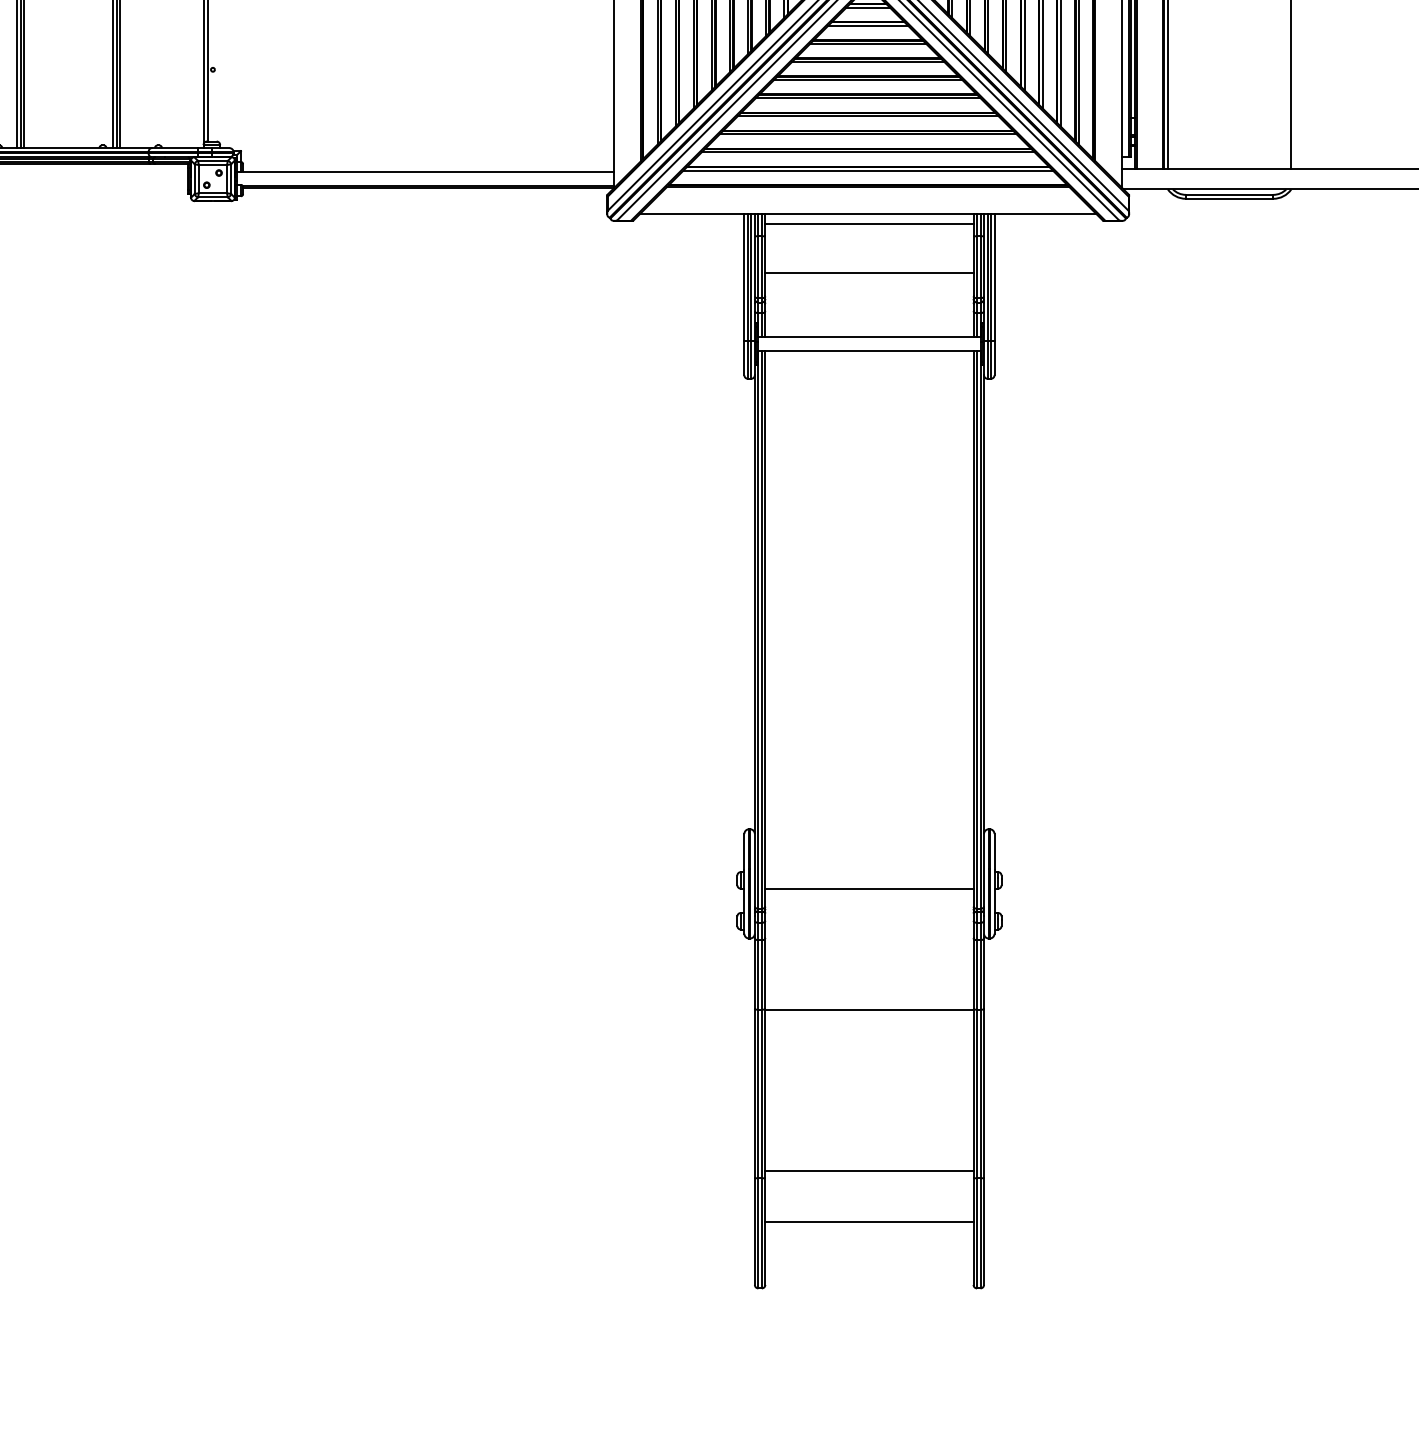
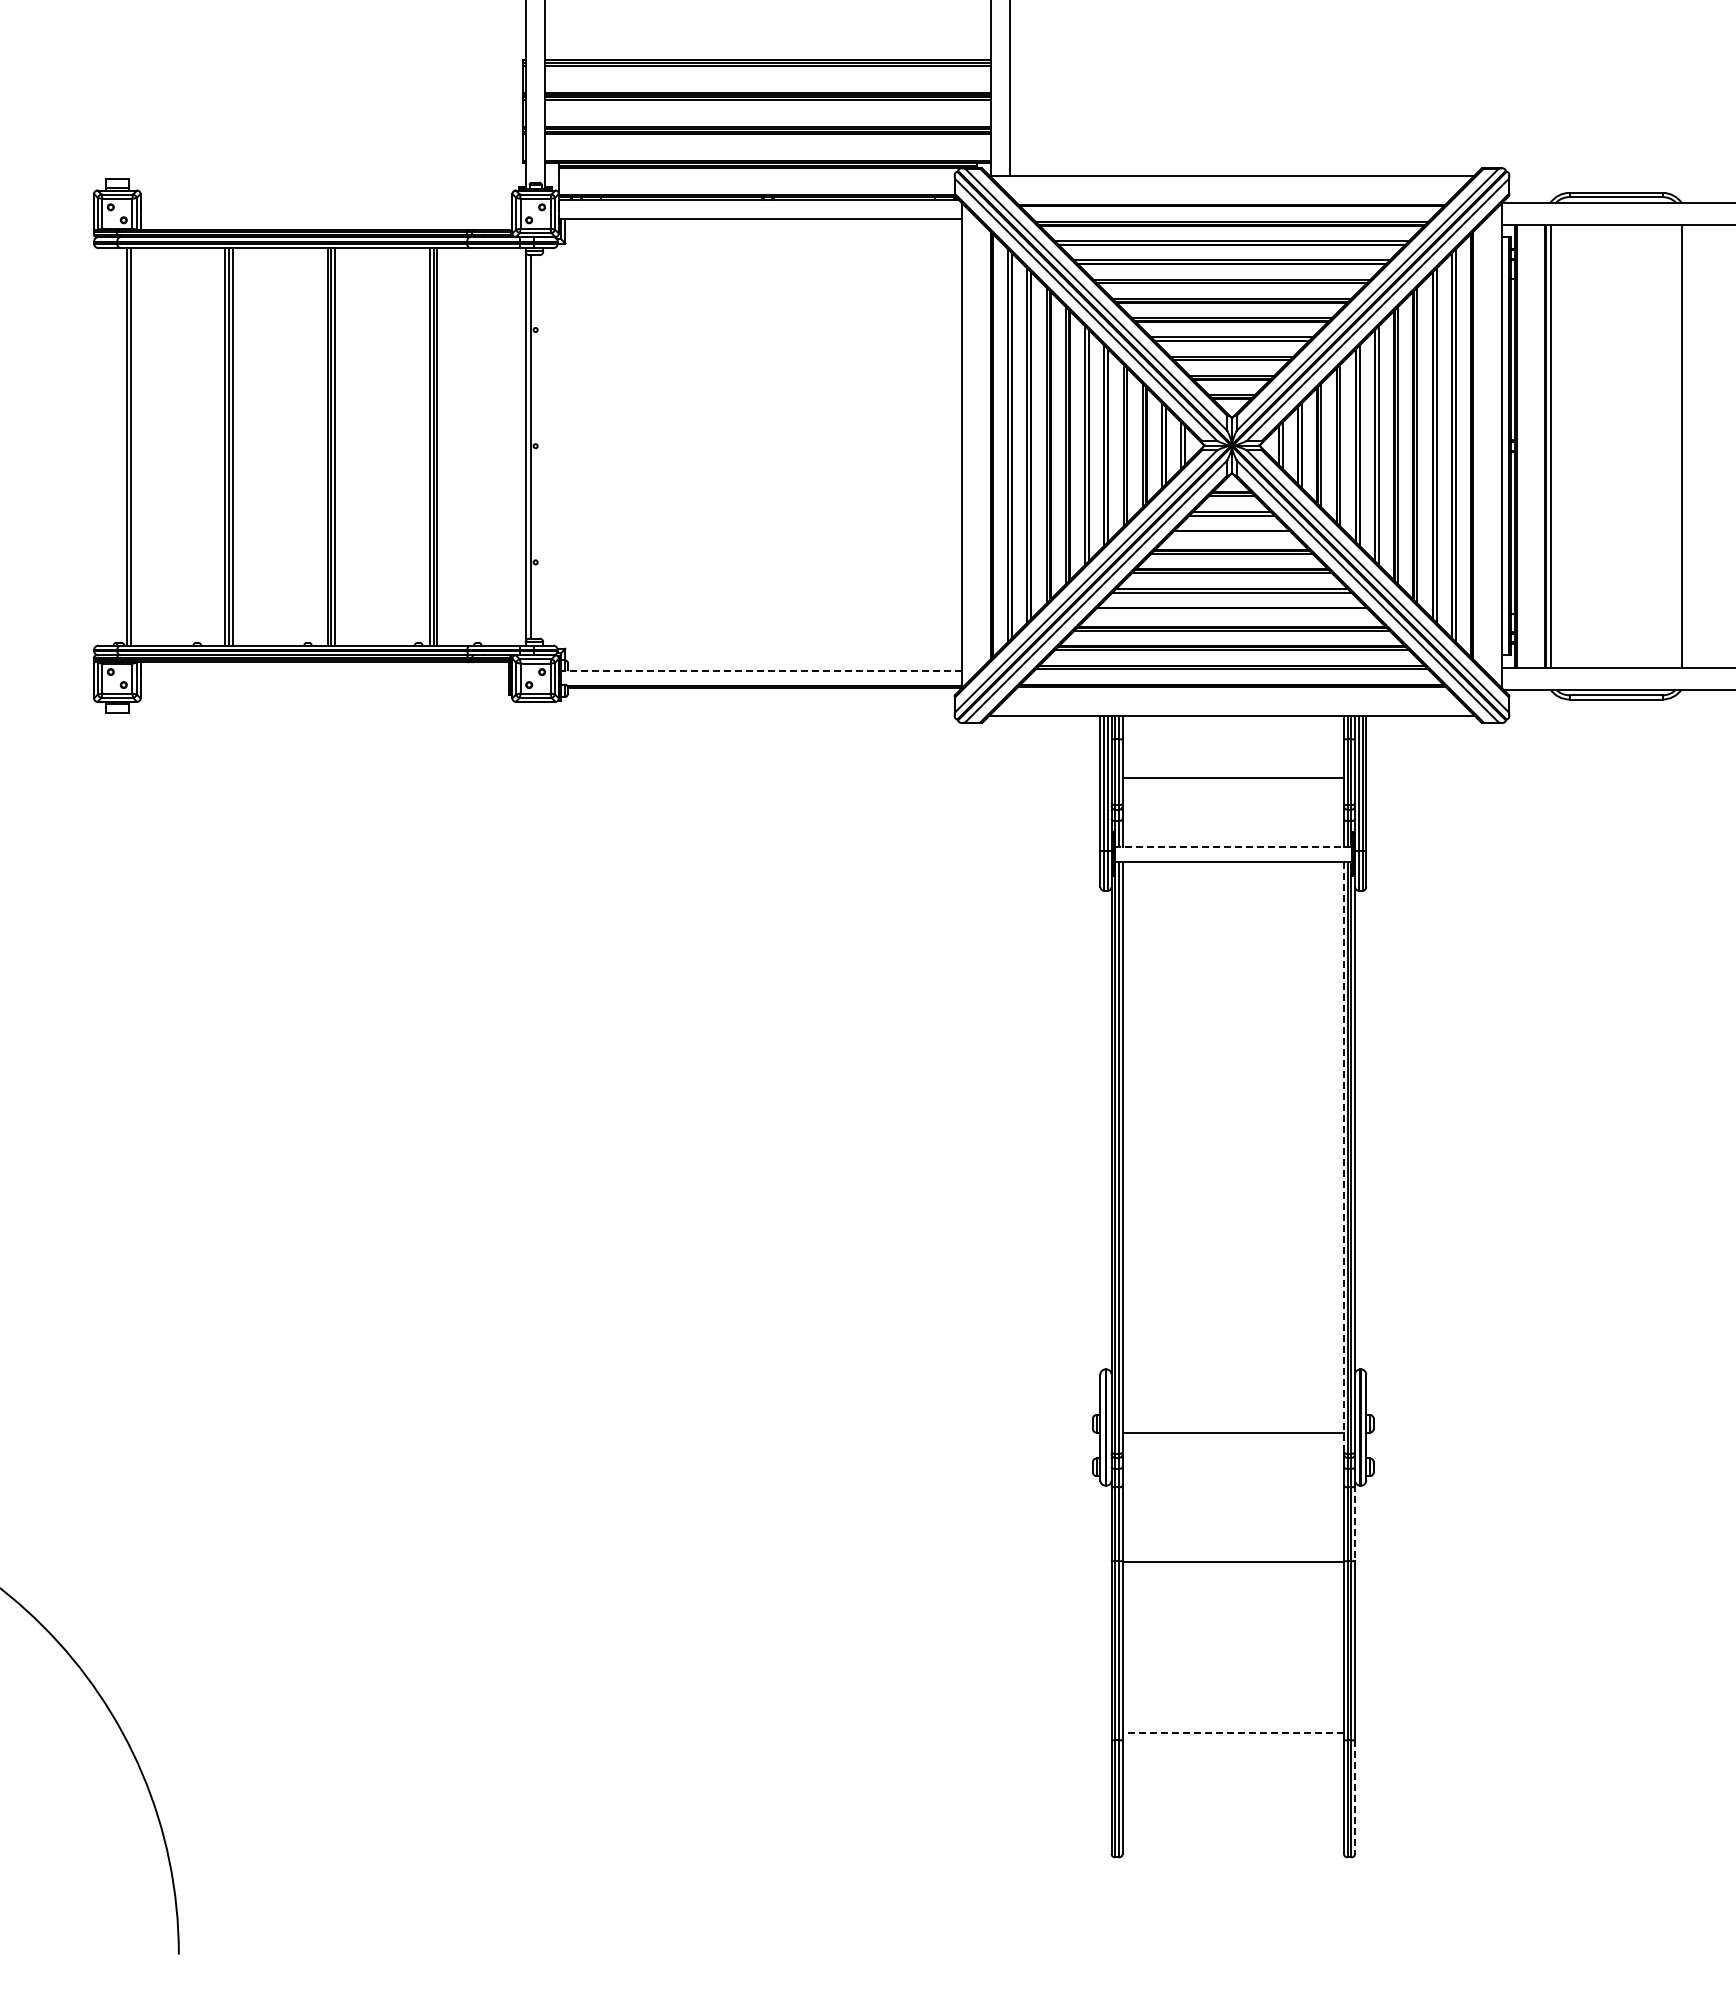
line: (867, 43) -> (1231, 534), removed
line: (867, 115) -> (1231, 611), removed
line: (425, 172) -> (761, 671), solid -> dashed
line: (868, 223) -> (1232, 725), removed
line: (869, 337) -> (1233, 846), solid -> dashed
line: (973, 628) -> (1343, 1156), solid -> dashed
line: (984, 974) -> (1355, 1523), solid -> dashed
line: (869, 1170) -> (1233, 1732), solid -> dashed
line: (868, 1221) -> (1232, 1786), removed
line: (984, 1231) -> (1355, 1796), solid -> dashed

